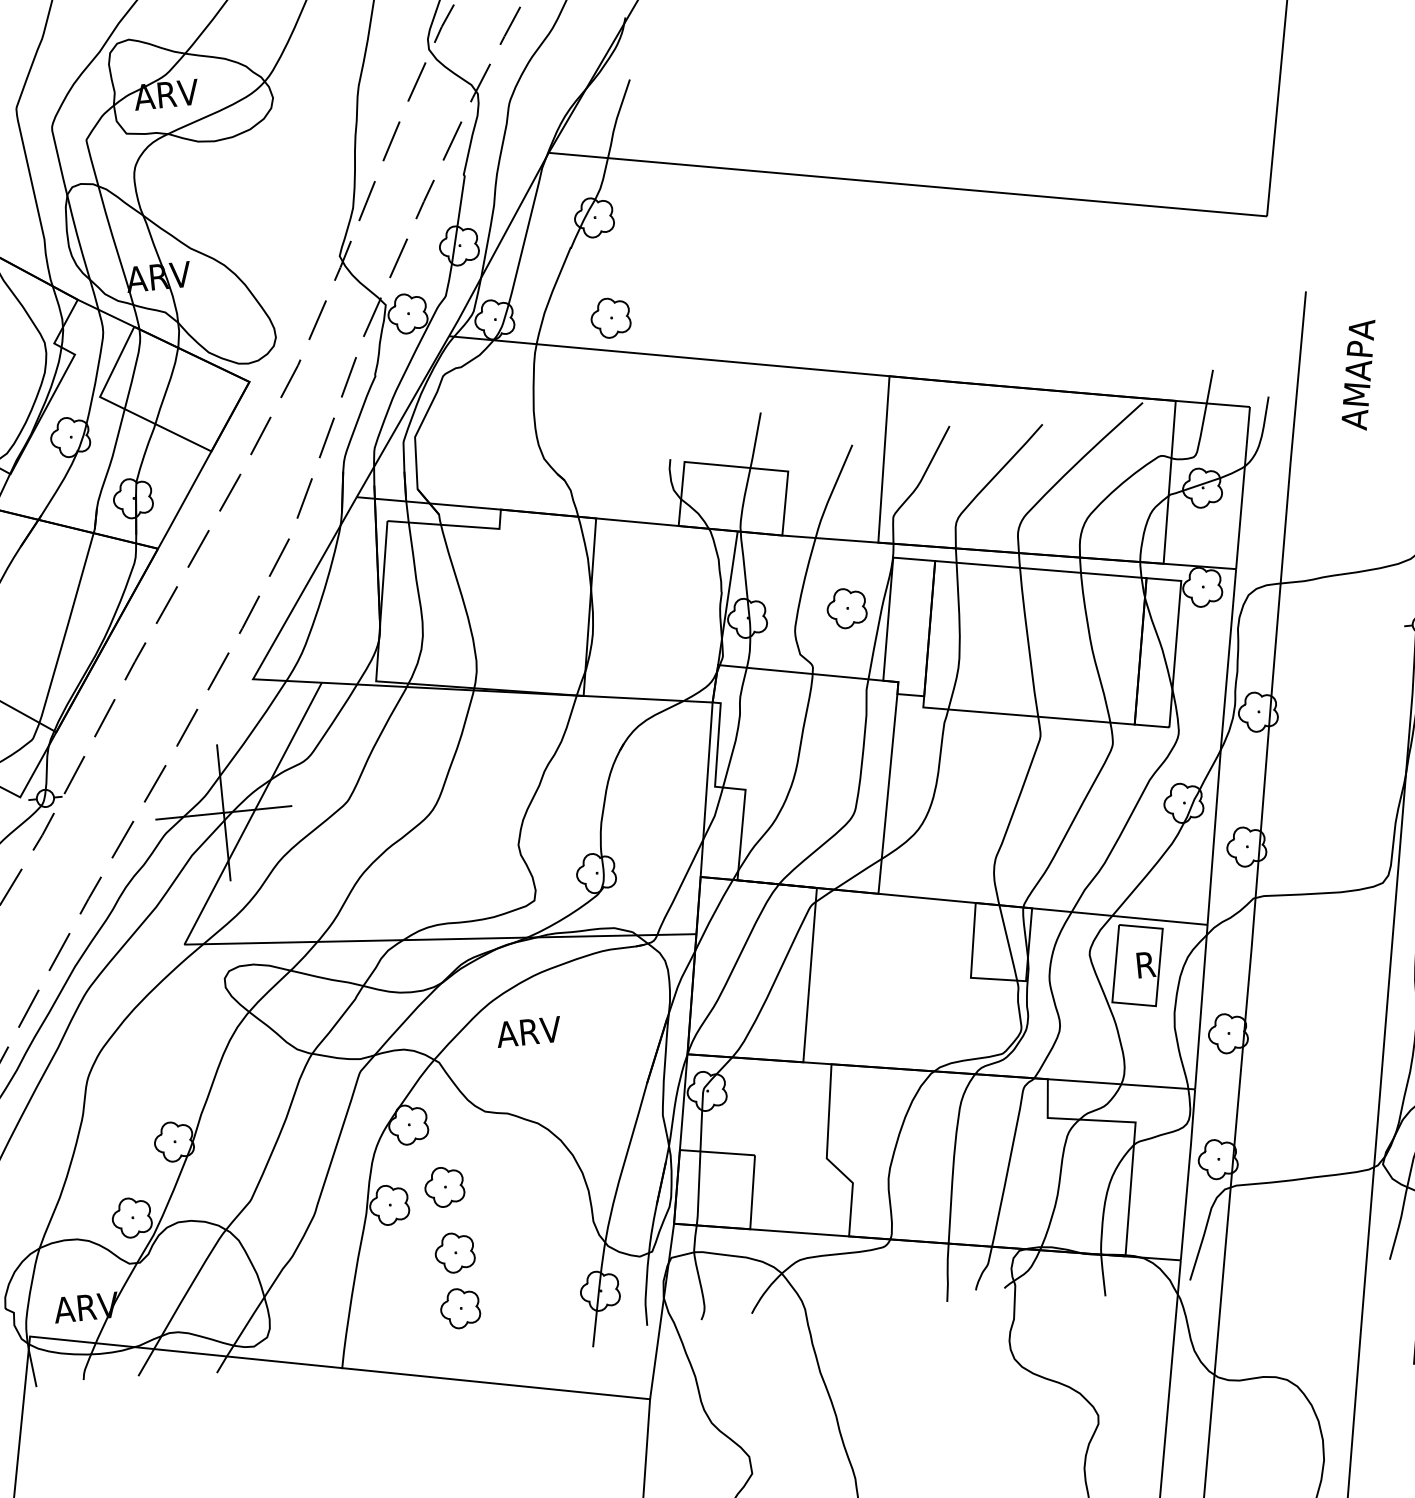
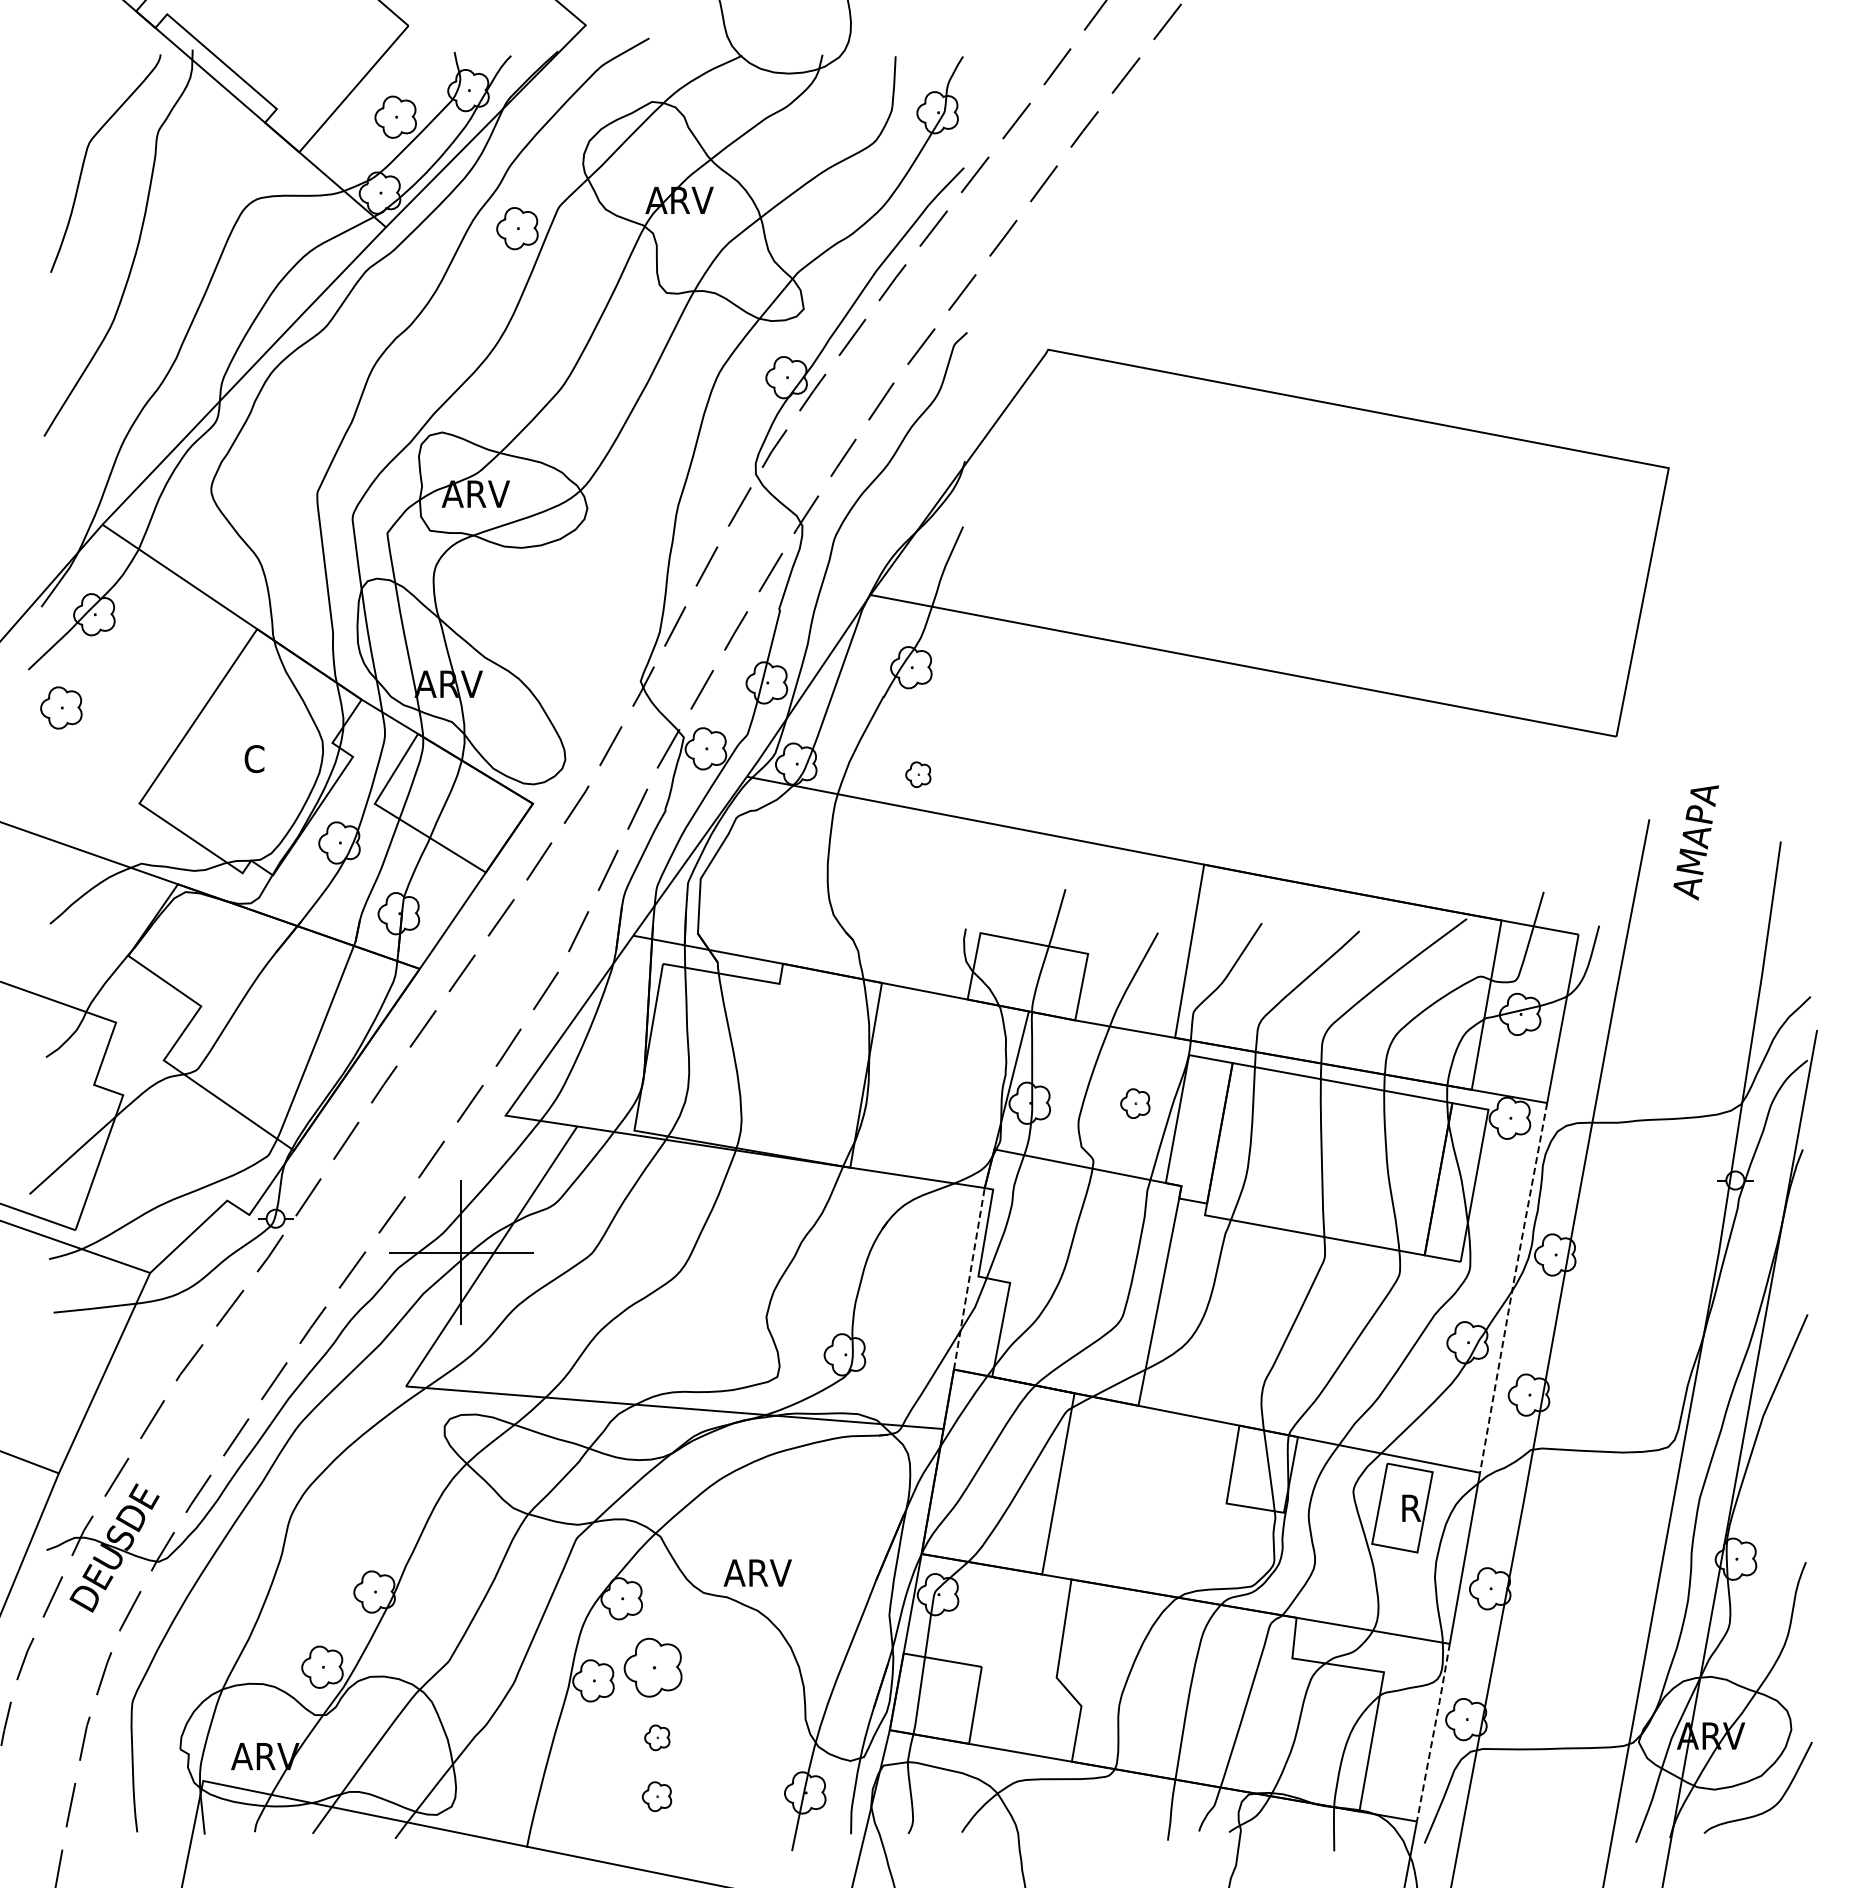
part: (611, 317) -> (918, 774), size x0.6
text: (1358, 376) -> (1695, 842), moved
part: (847, 608) -> (1135, 1103), size x0.7
line: (1220, 746) -> (1512, 1287), solid -> dashed
line: (706, 789) -> (969, 1278), solid -> dashed
text: (528, 1031) -> (757, 1572), moved
line: (1188, 1174) -> (1433, 1732), solid -> dashed
part: (444, 1186) -> (653, 1667), size x1.4
part: (455, 1252) -> (657, 1737), size x0.6
part: (459, 1308) -> (656, 1796), size x0.7

